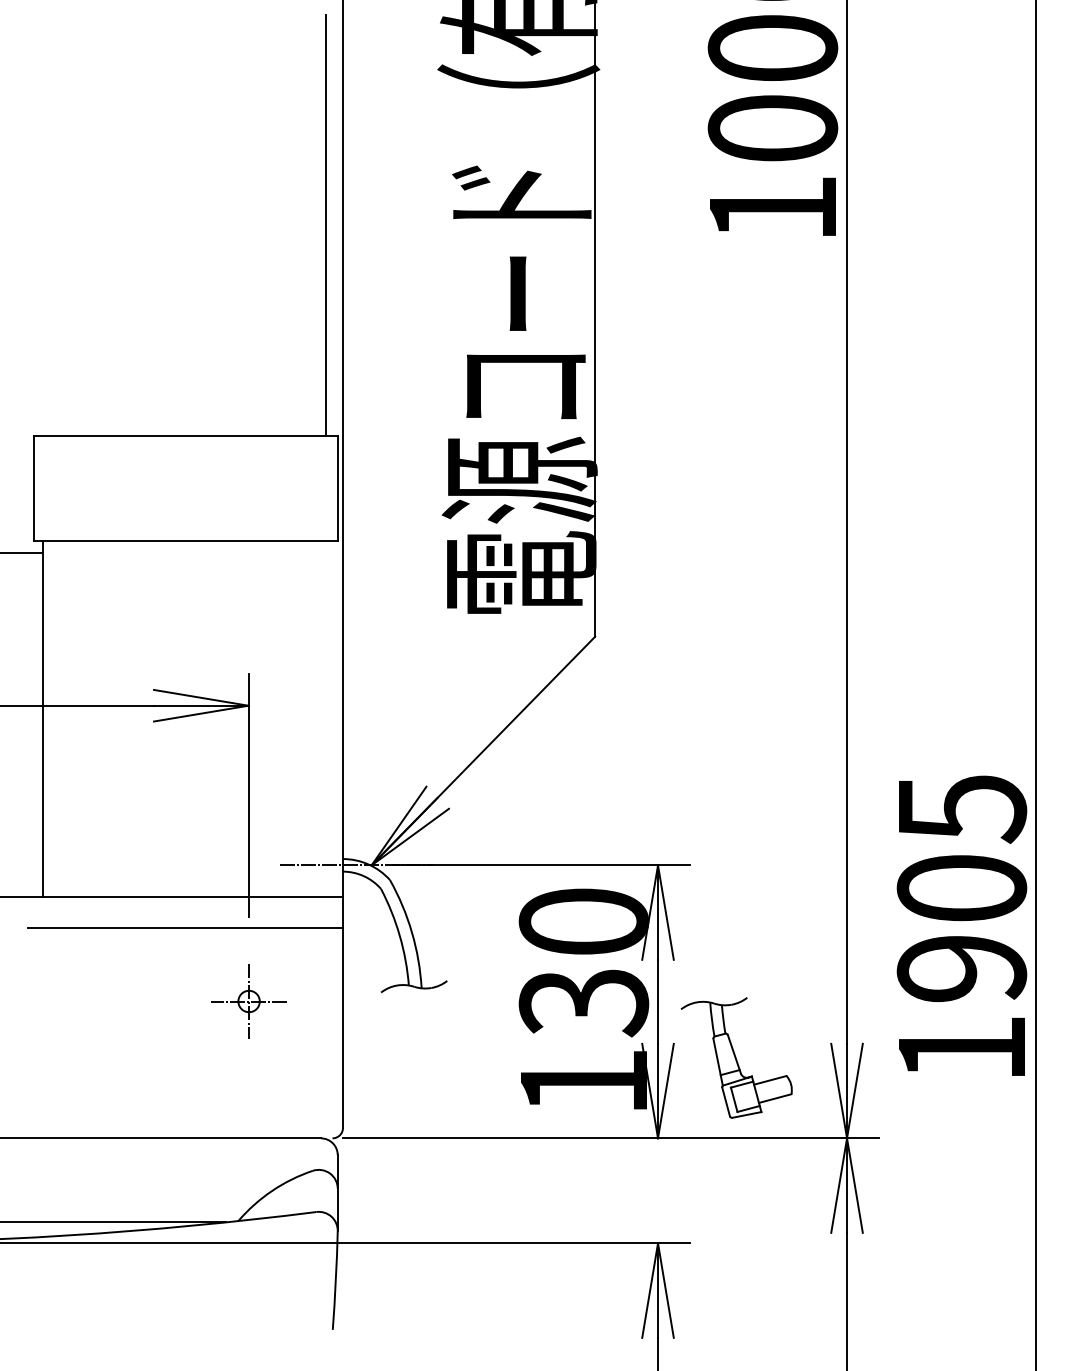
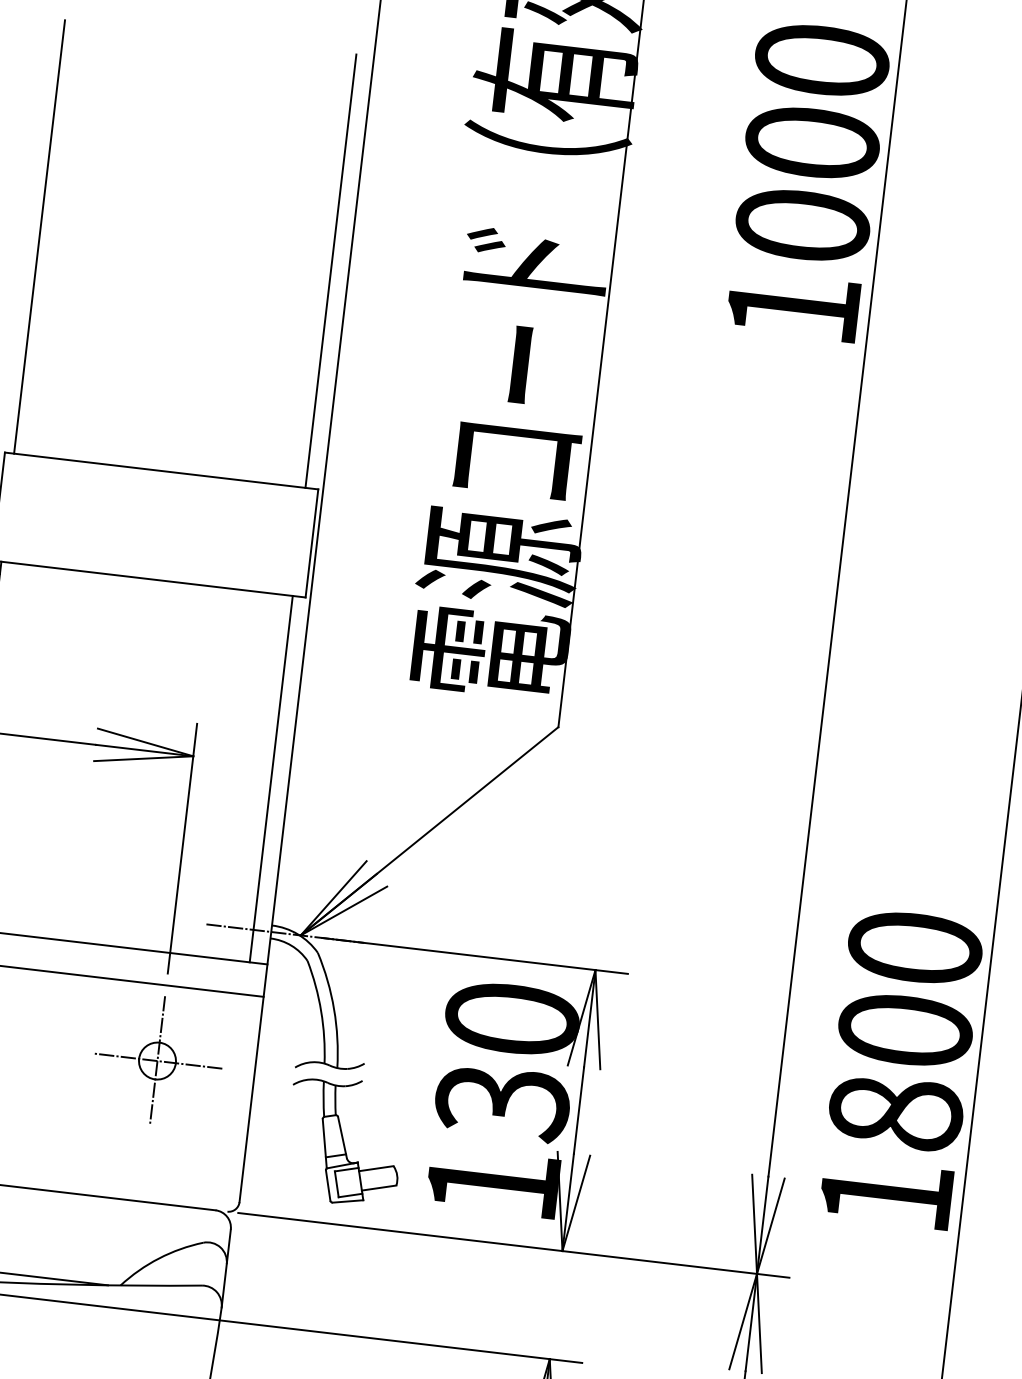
line: (42, 224) -> (39, 236), added
line: (325, 718) -> (271, 778), added
text: (961, 888) -> (905, 1030), 1905 -> 1800
part: (249, 1000) -> (158, 1059), size x1.67
part: (736, 1057) -> (344, 1141), moved

